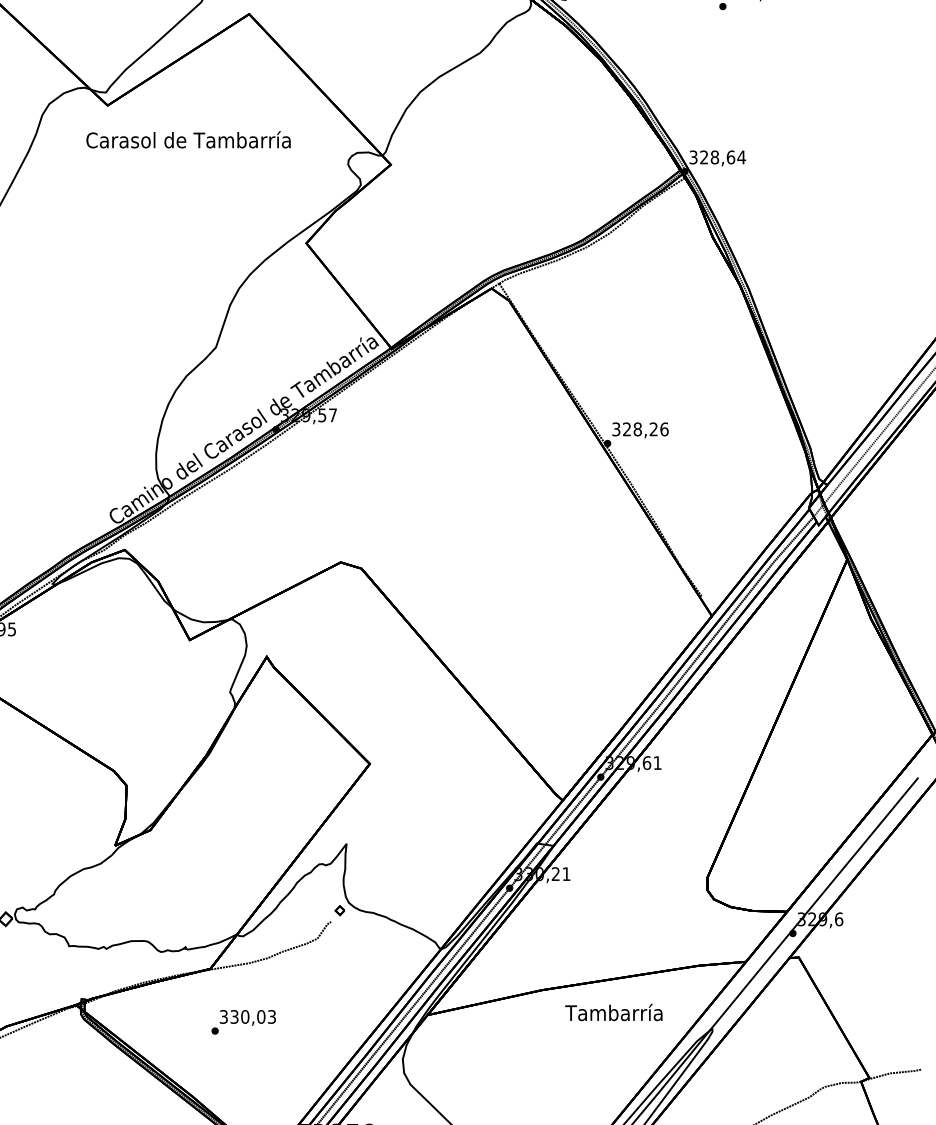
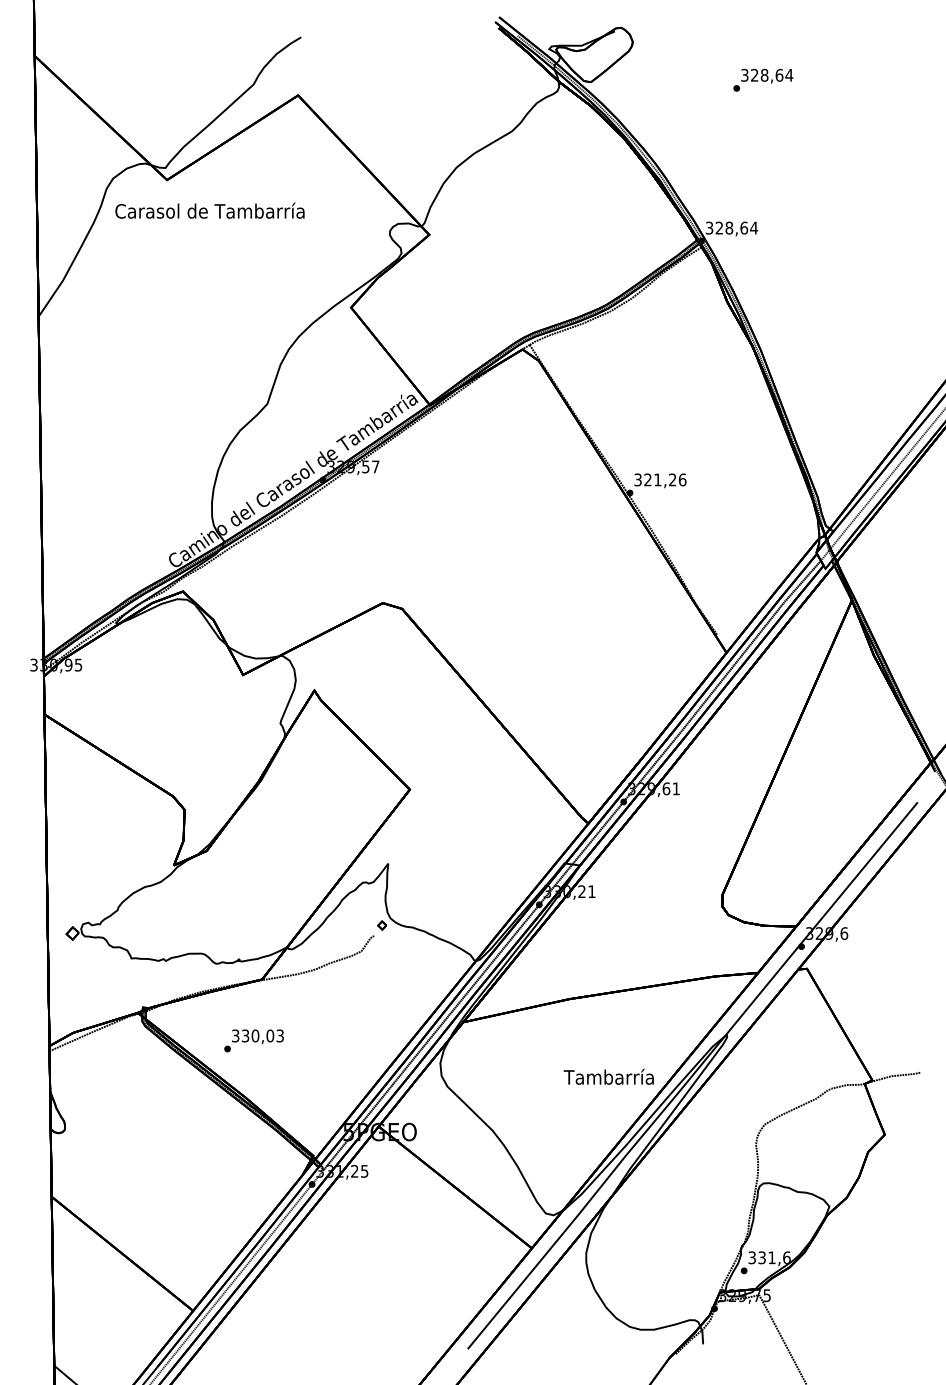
text: (188, 139) -> (209, 210), moved
text: (637, 428) -> (657, 479), 328,26 -> 321,26
text: (613, 1012) -> (608, 1076), moved
text: (243, 1021) -> (253, 1040), moved

